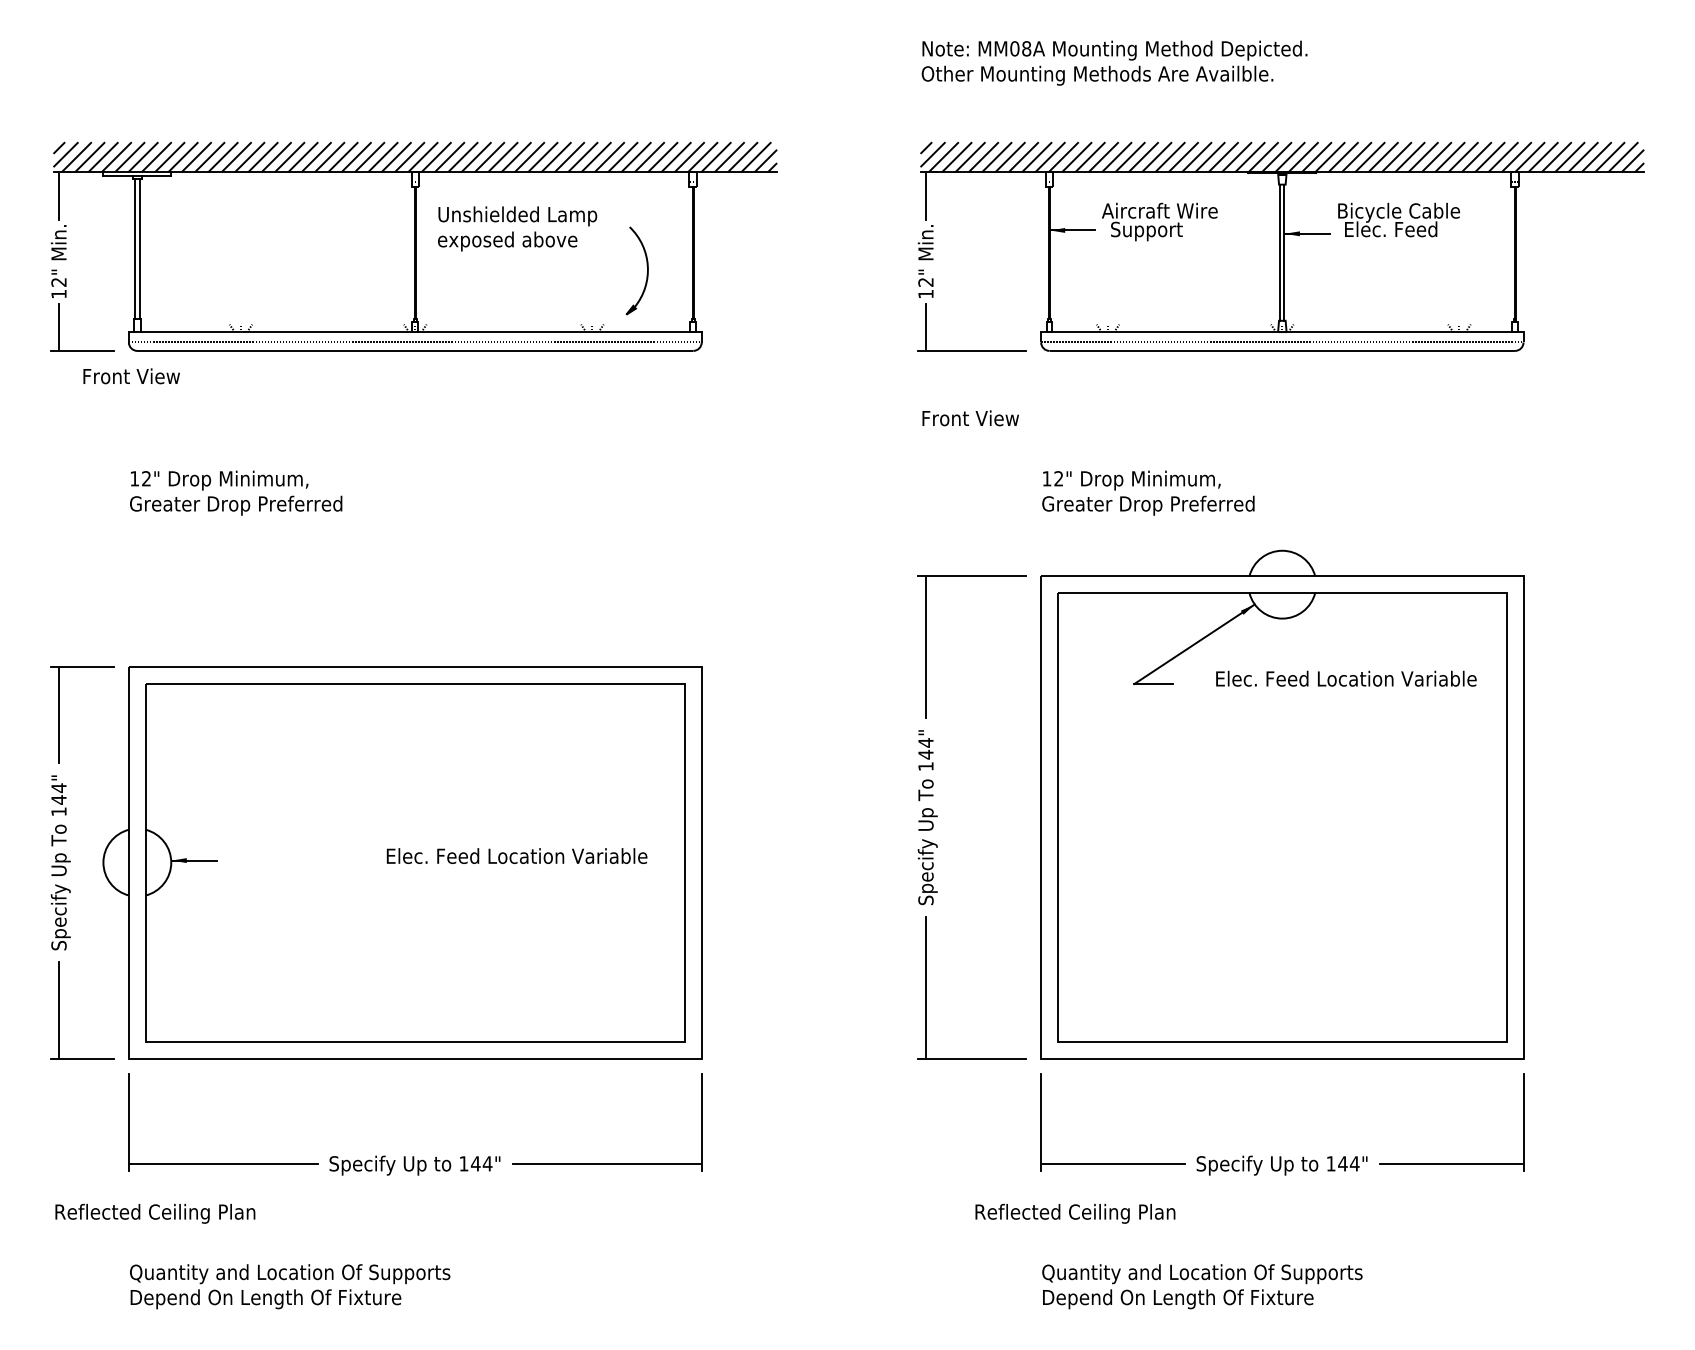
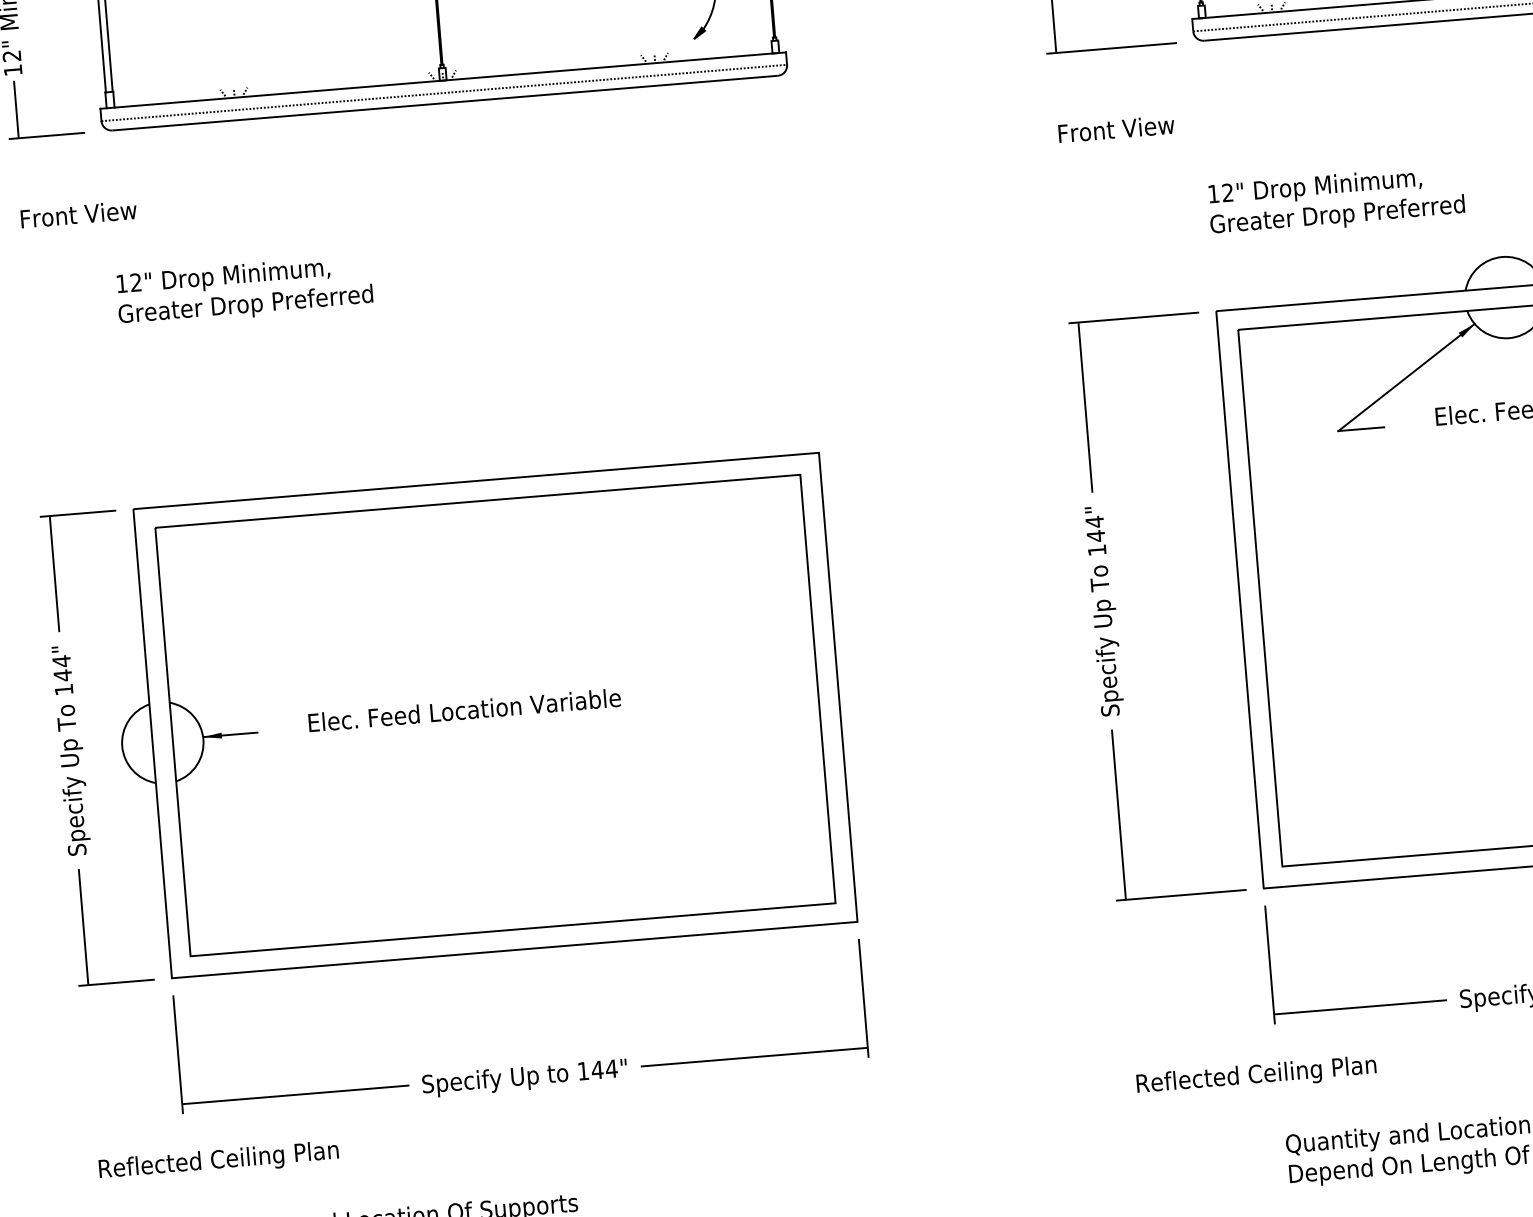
text: (131, 376) -> (78, 214), moved
text: (516, 855) -> (463, 709), moved
text: (1075, 1213) -> (1256, 1075), moved

